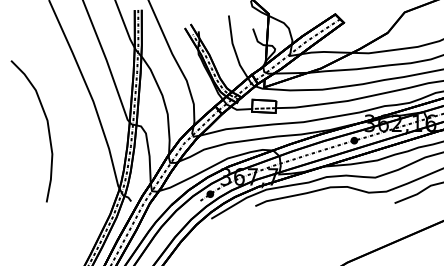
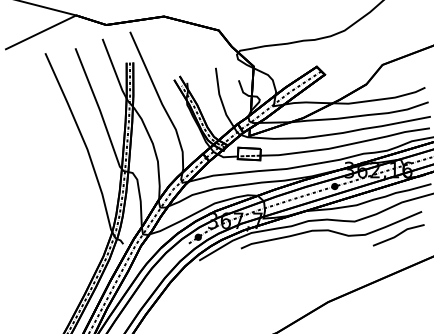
curve: (47, 125) -> (43, 172), removed

